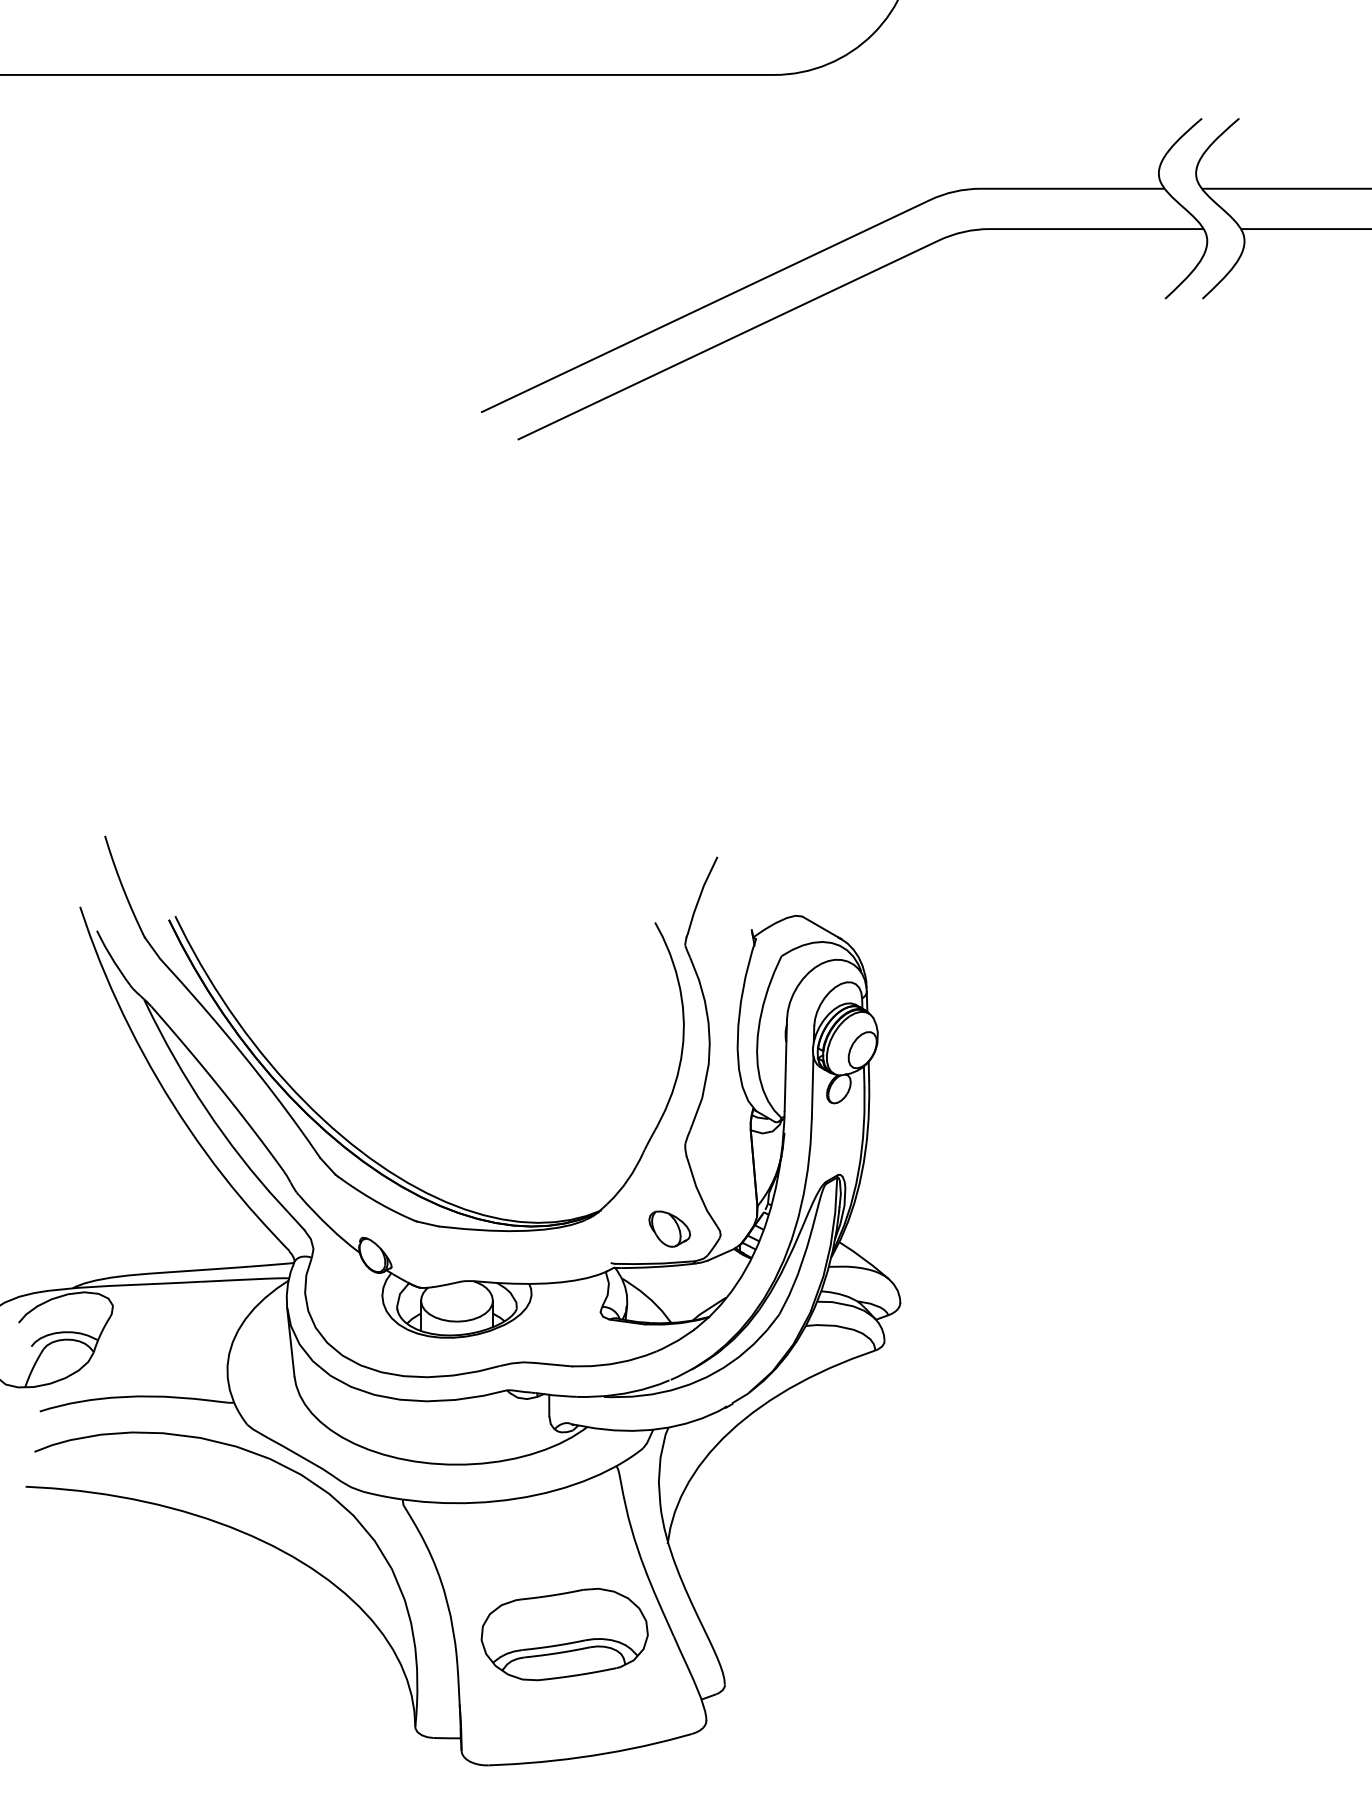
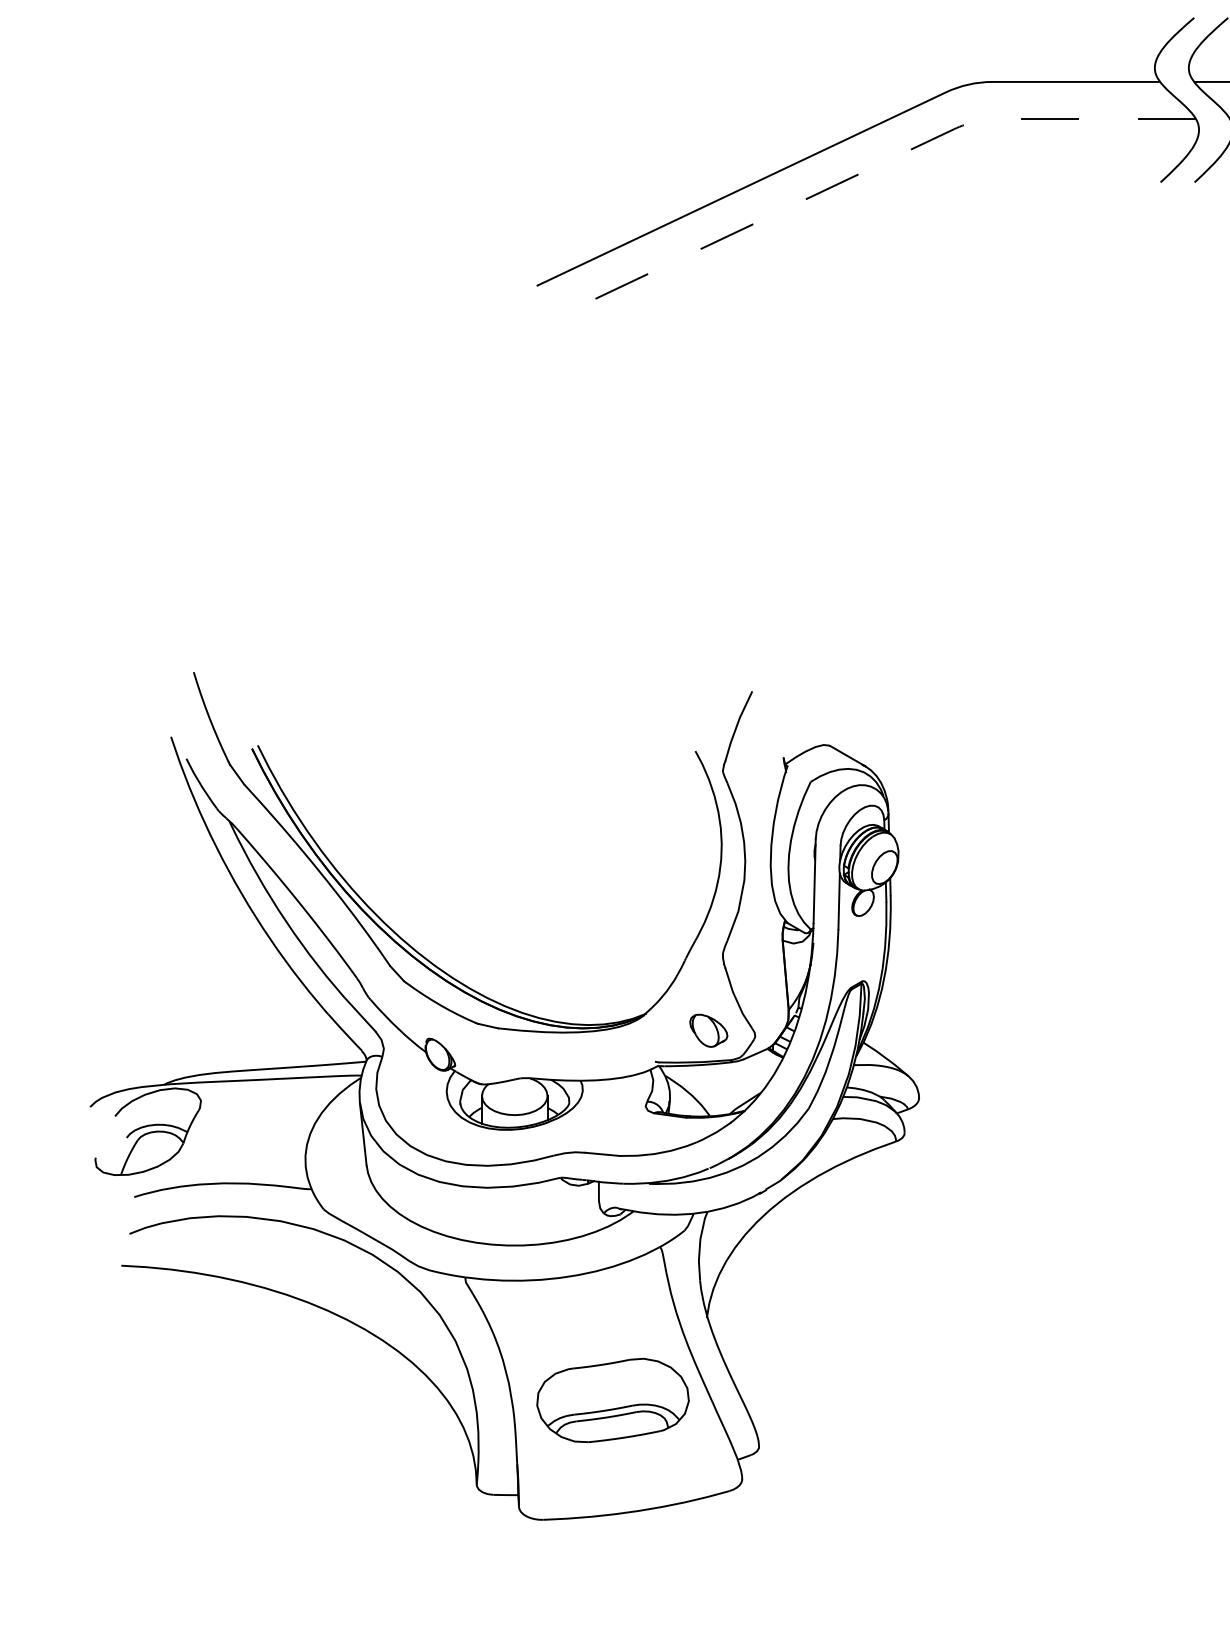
line: (853, 280) -> (876, 165), solid -> dashed

